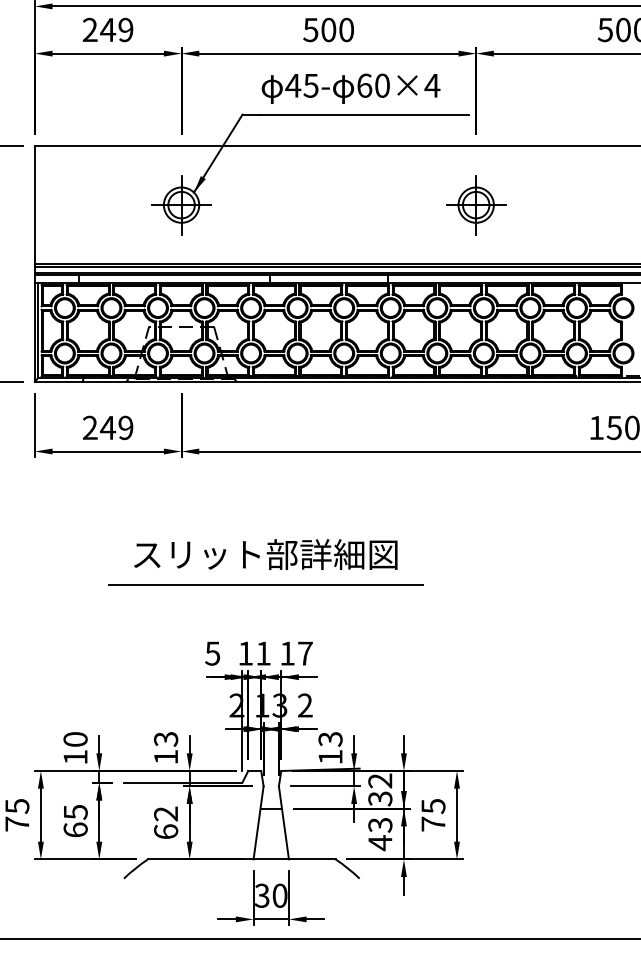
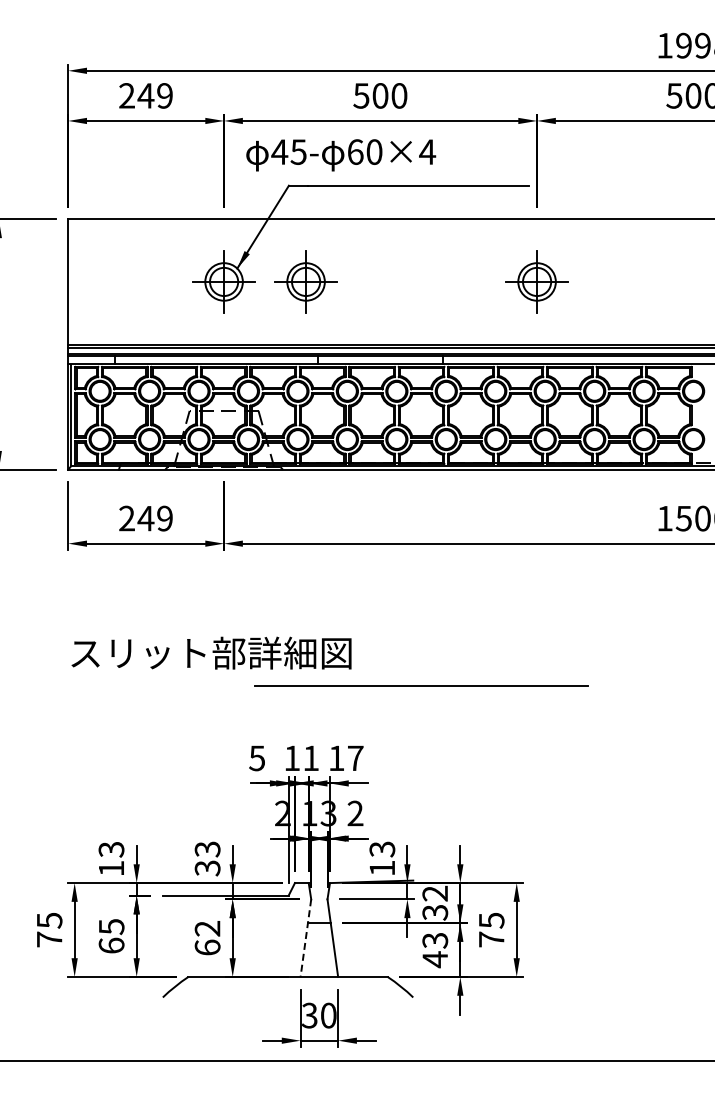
text: (351, 88) -> (341, 155), moved
part: (258, 204) -> (305, 281), added
text: (265, 553) -> (211, 652), moved
line: (265, 585) -> (421, 685), moved
text: (75, 739) -> (111, 849), 10 -> 13
text: (165, 757) -> (207, 868), 13 -> 33
line: (258, 823) -> (305, 938), solid -> dashed

